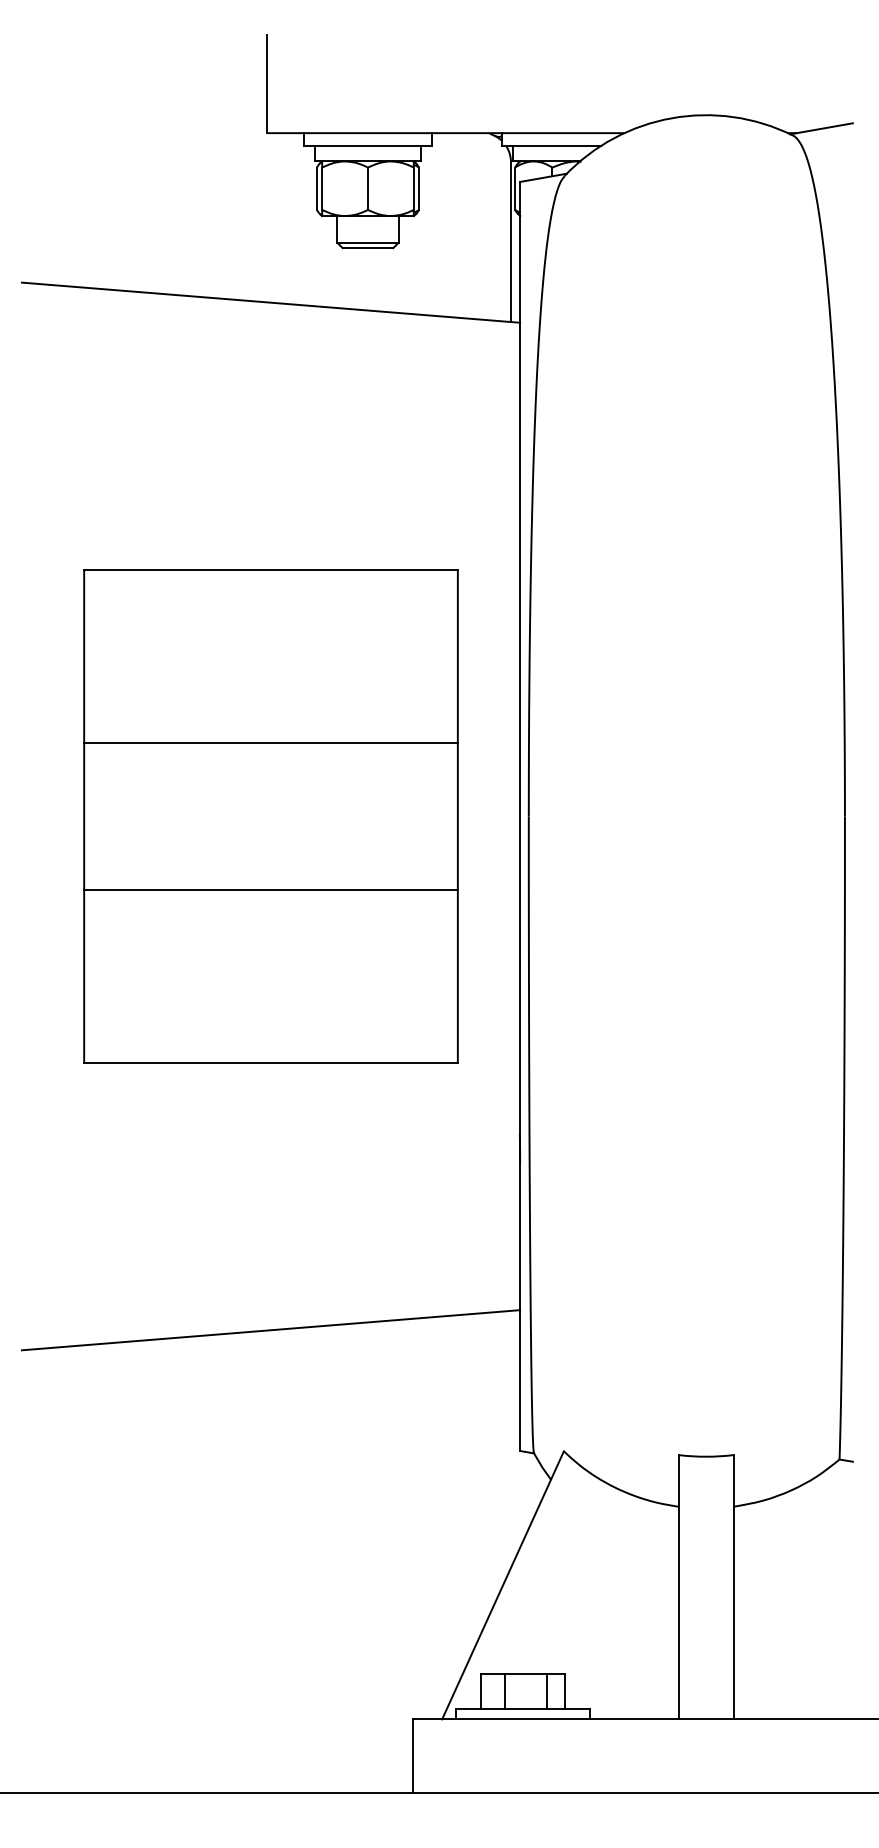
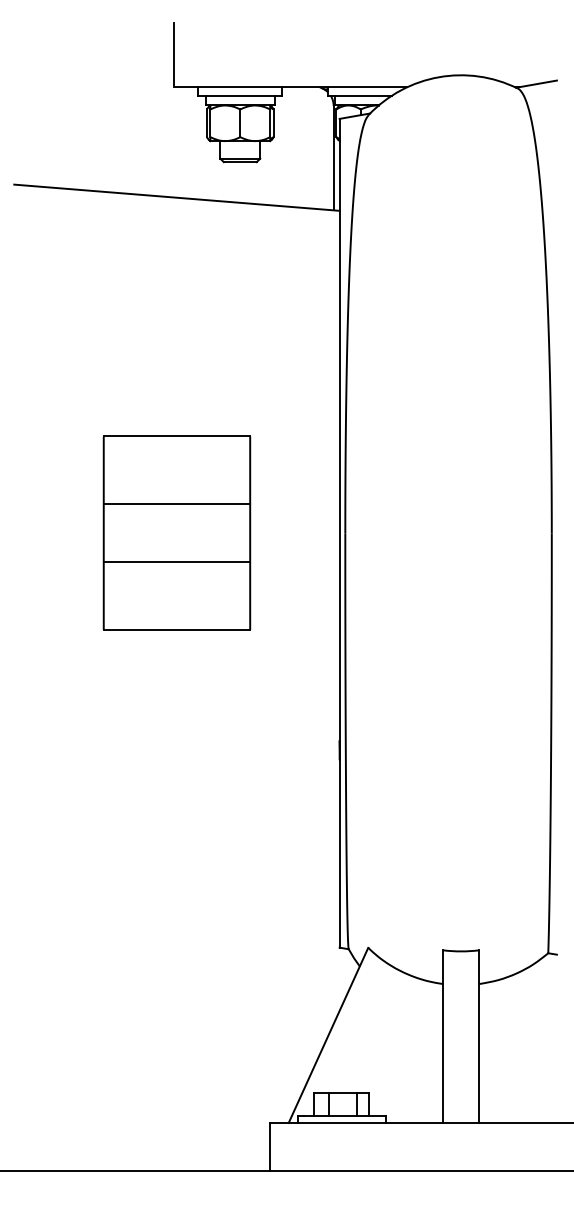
part: (270, 815) -> (176, 532), size x0.6
line: (270, 1329) -> (176, 868), removed

